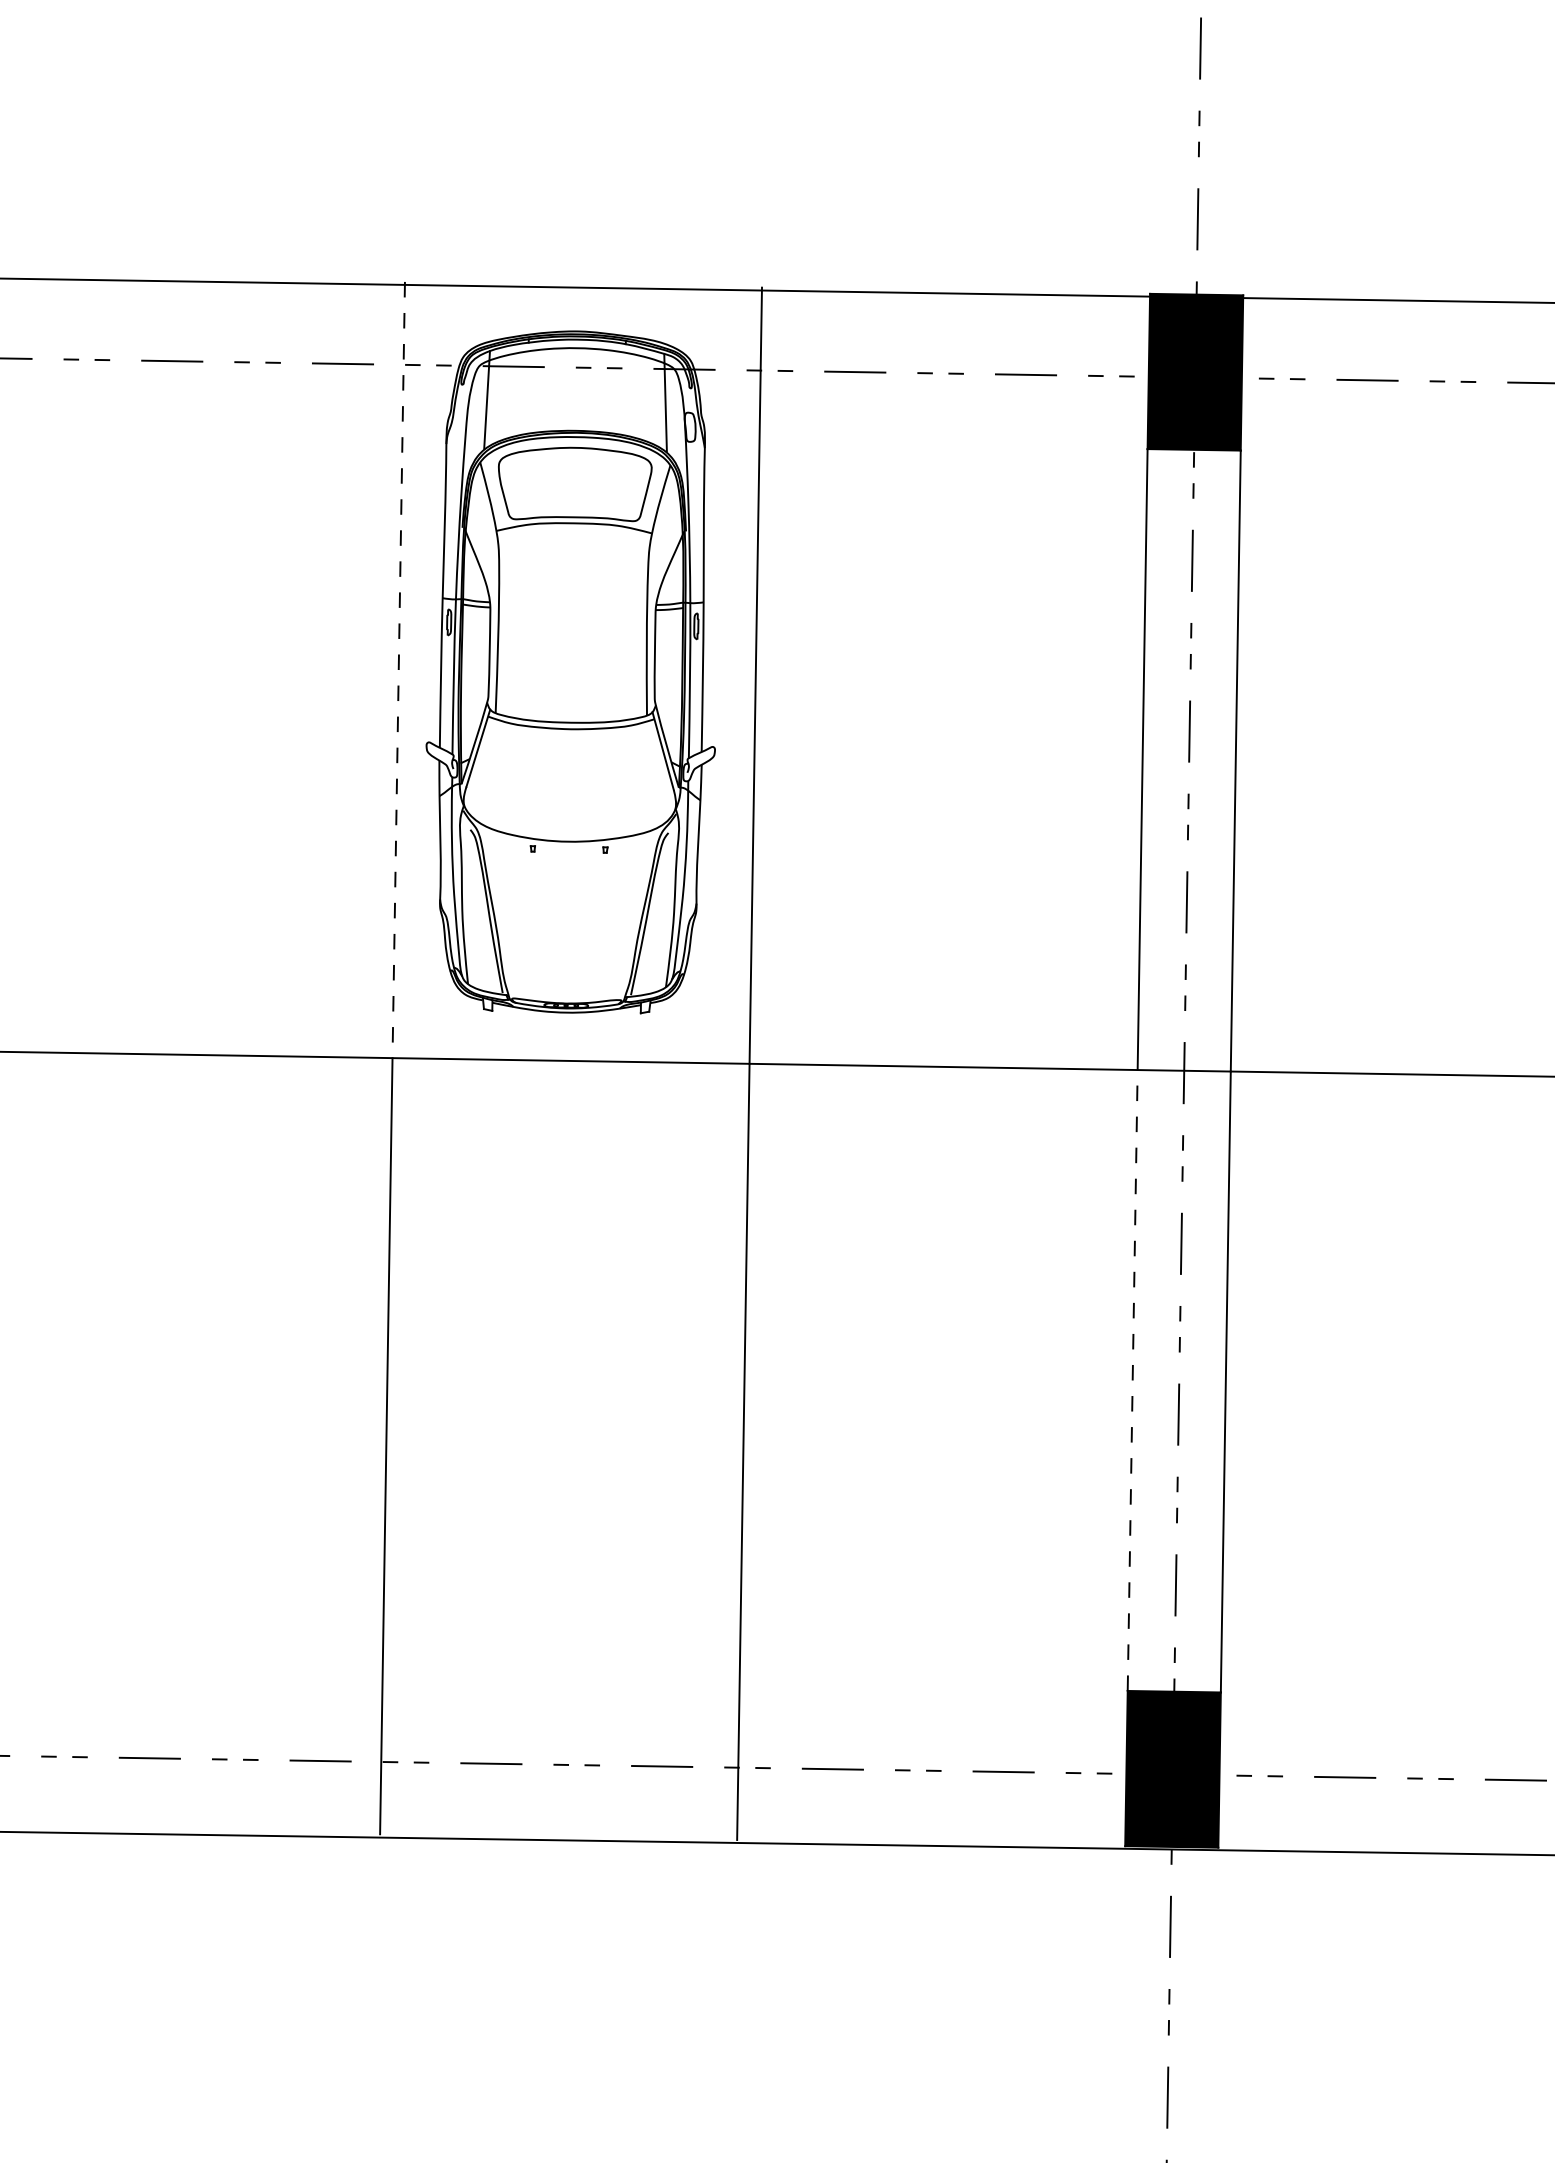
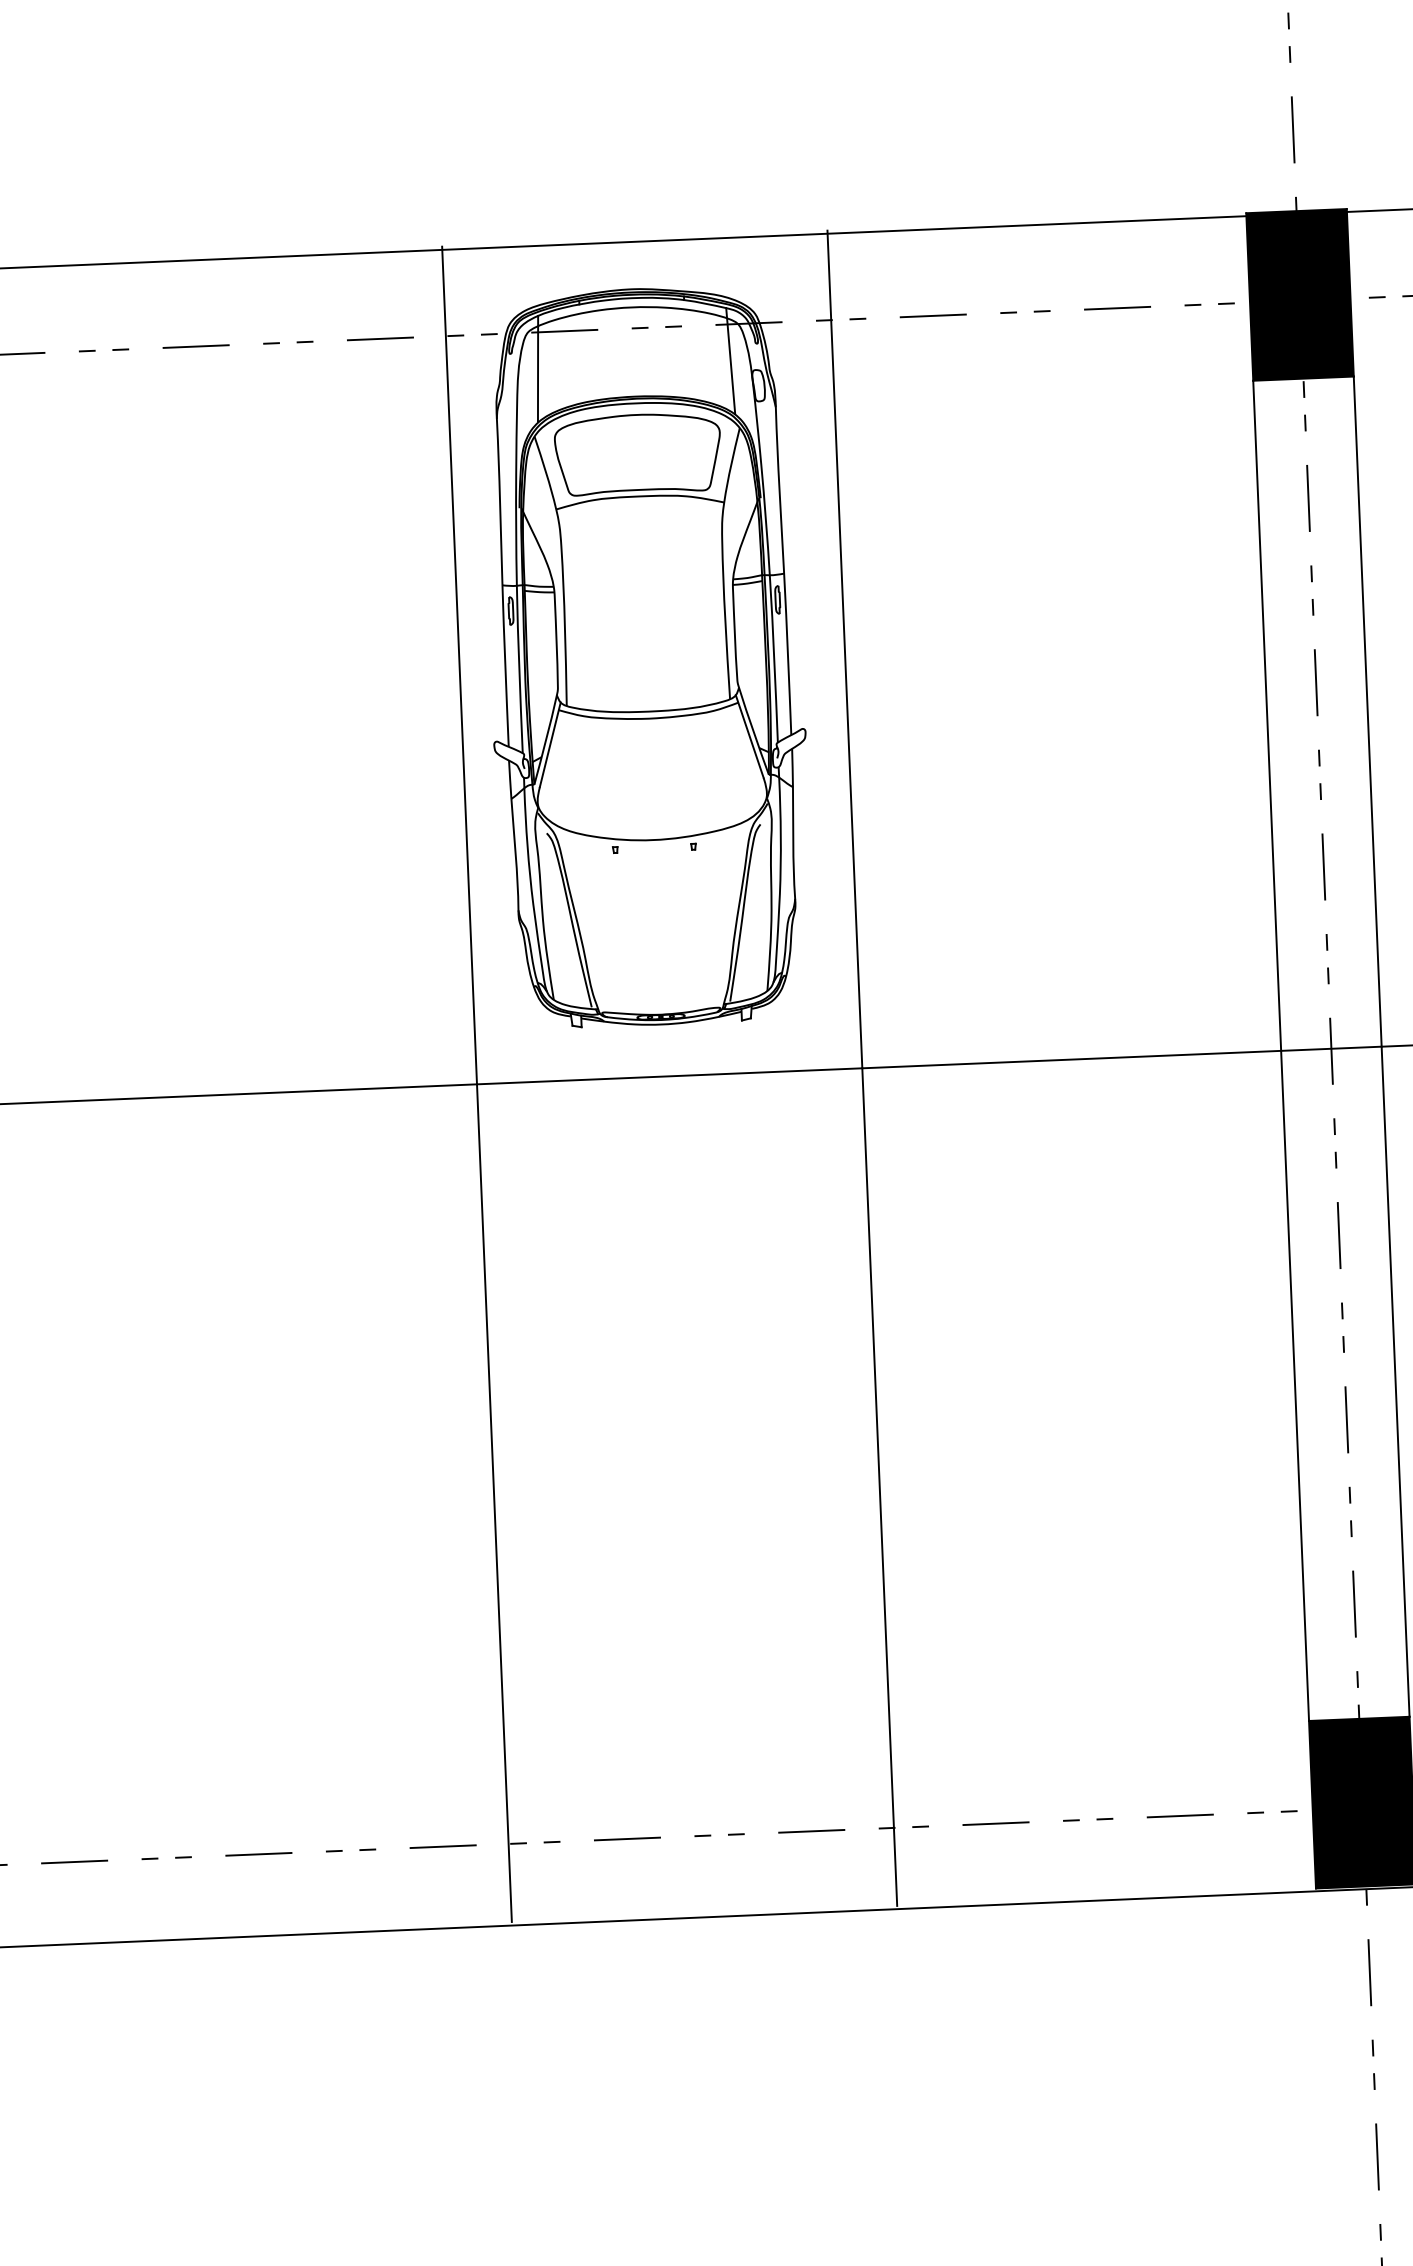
line: (398, 670) -> (459, 666), dashed -> solid
line: (1132, 1380) -> (1294, 1385), dashed -> solid

